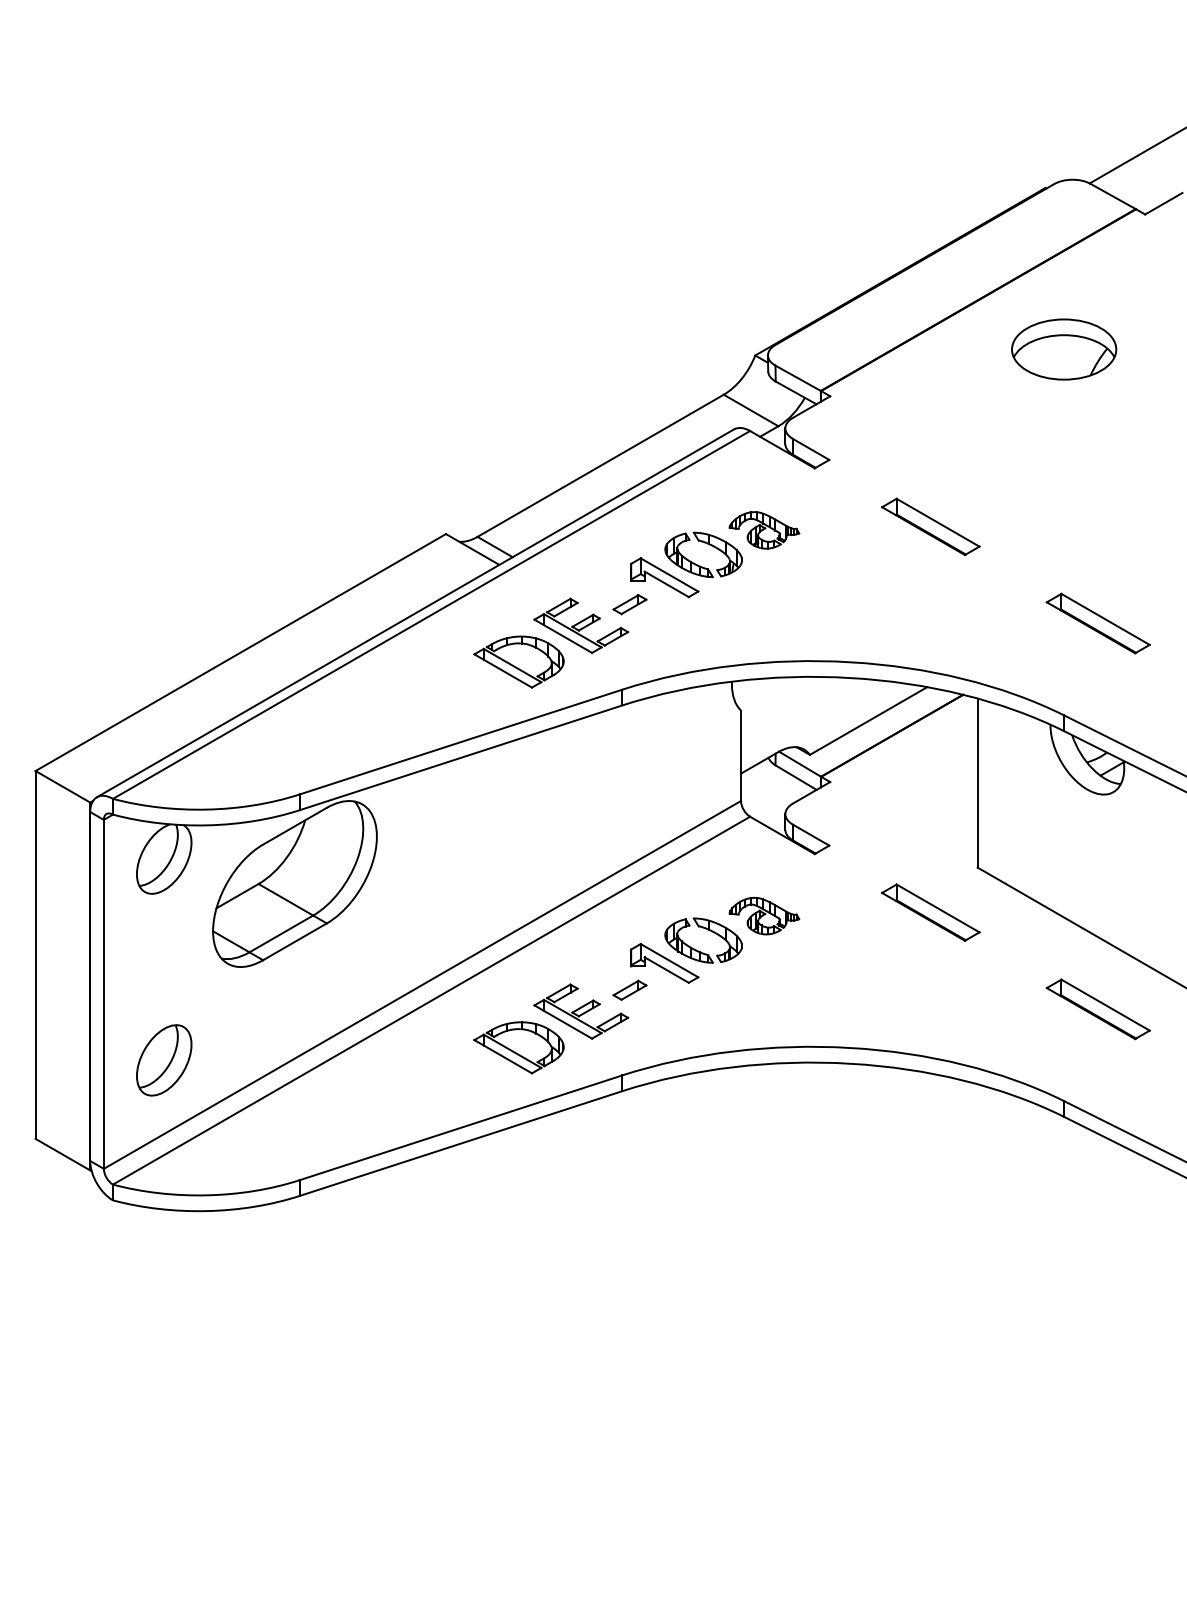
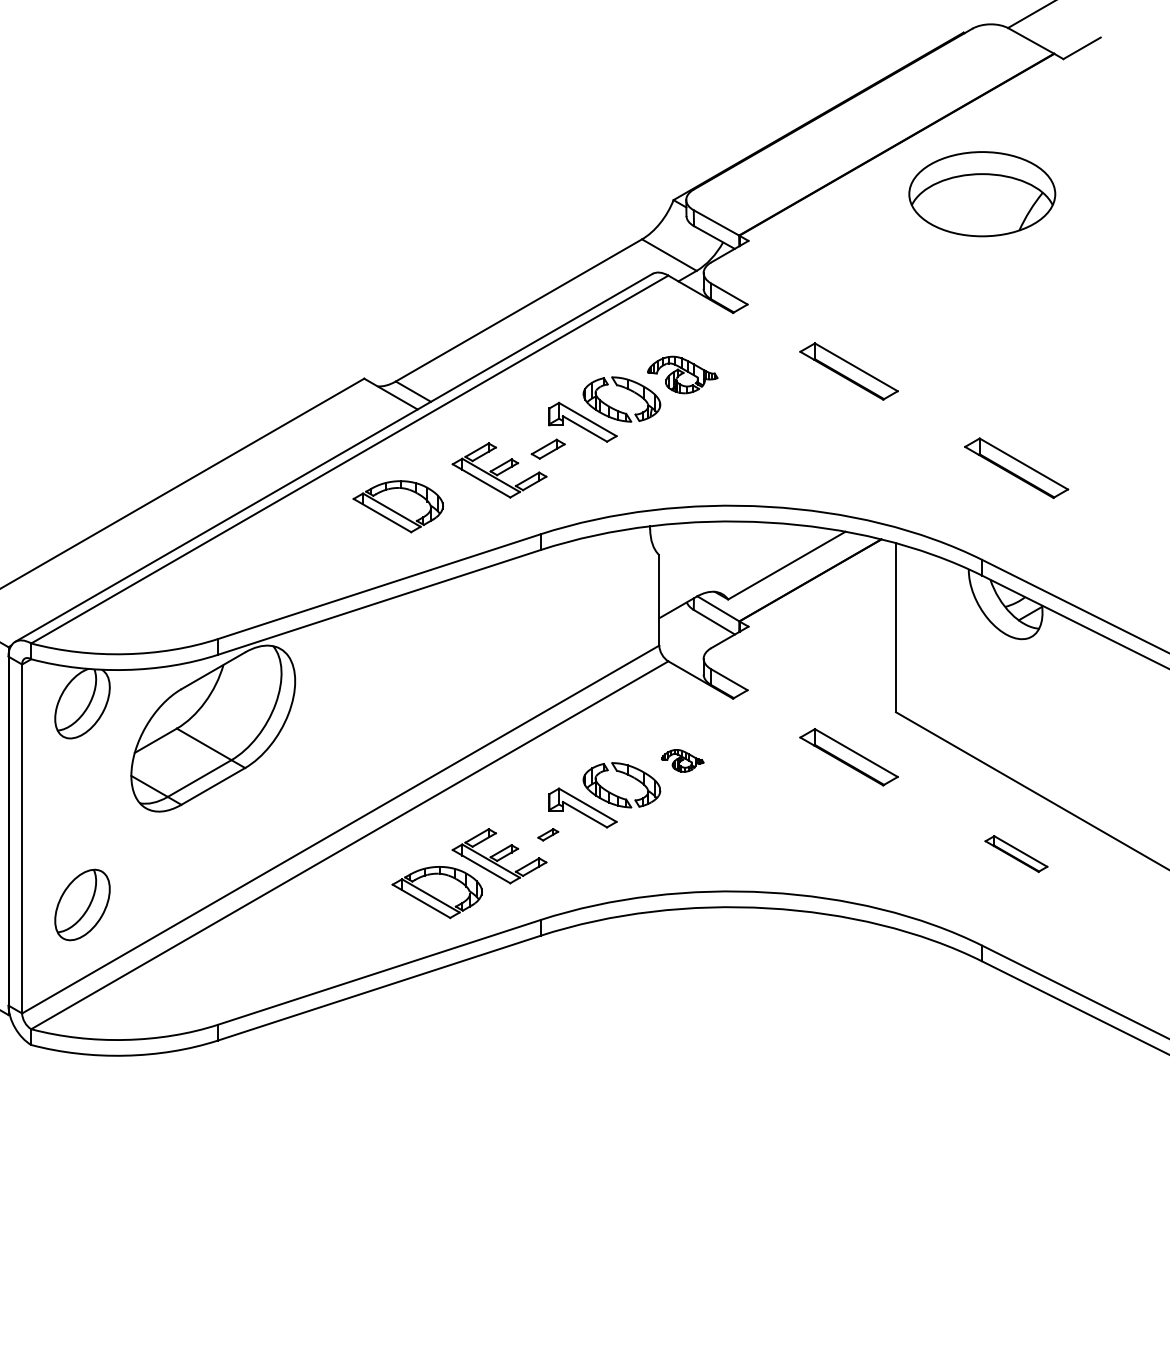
part: (1064, 349) -> (982, 194), size x1.4
part: (518, 661) -> (397, 506), moved
part: (764, 916) -> (682, 761), size x0.6
part: (629, 989) -> (547, 834), size x0.6
part: (1097, 1009) -> (1015, 854), size x0.6

